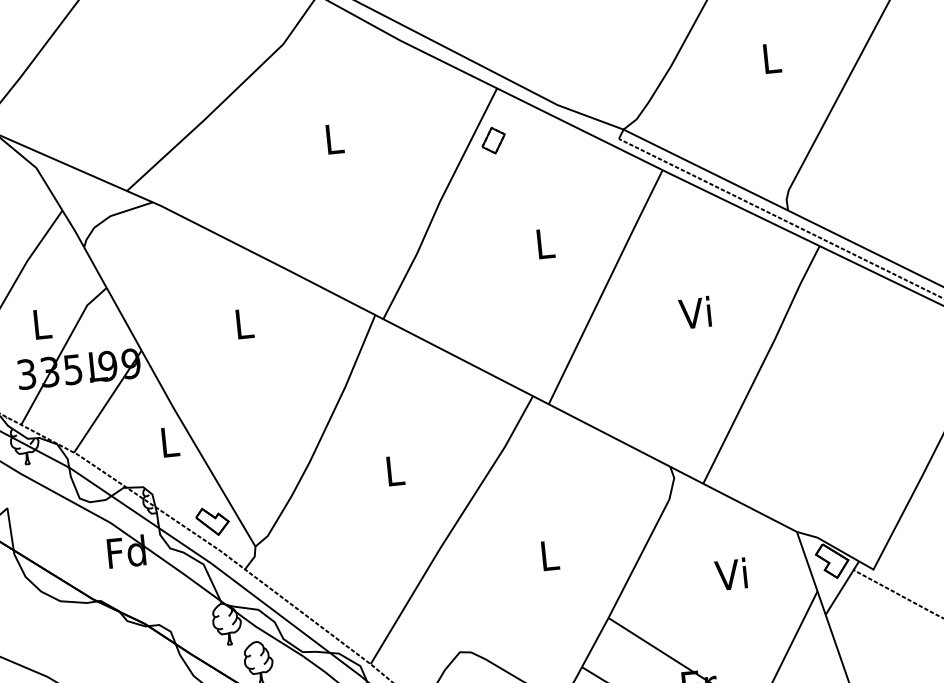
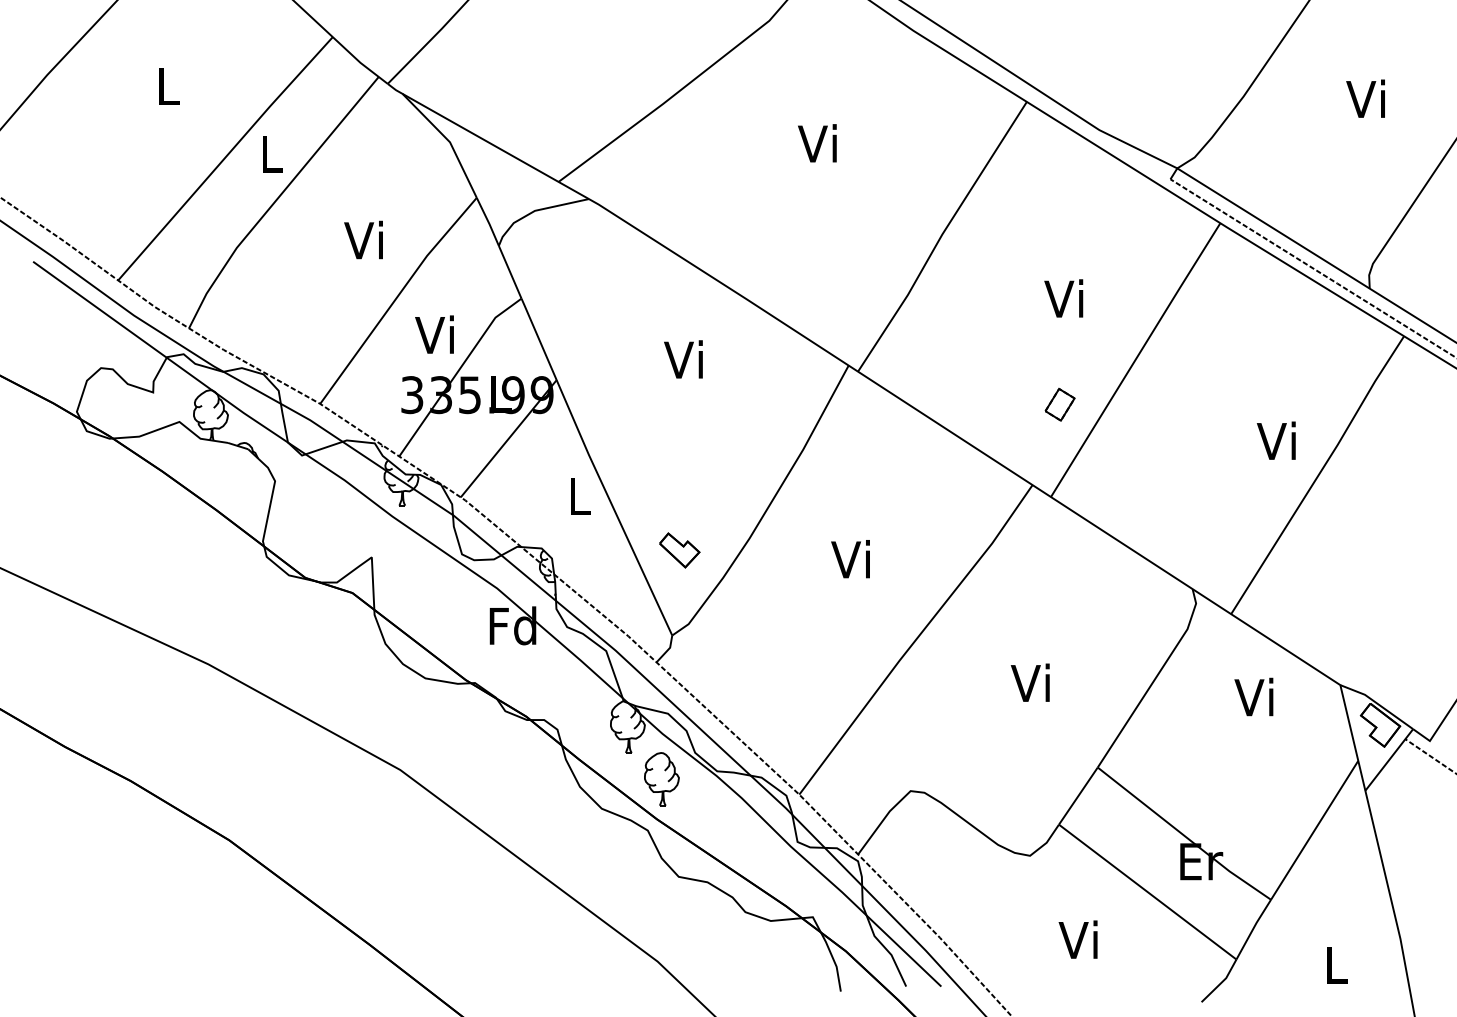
text: (769, 57) -> (1365, 98), L -> Vi
text: (332, 138) -> (817, 143), L -> Vi
part: (493, 140) -> (1059, 404), moved
text: (542, 243) -> (1063, 298), L -> Vi
text: (694, 312) -> (1275, 440), moved
text: (39, 323) -> (434, 334), L -> Vi
text: (241, 323) -> (683, 359), L -> Vi
text: (392, 470) -> (850, 559), L -> Vi
part: (212, 521) -> (679, 550), moved
text: (546, 555) -> (1029, 682), L -> Vi
text: (730, 573) -> (1253, 696), moved

